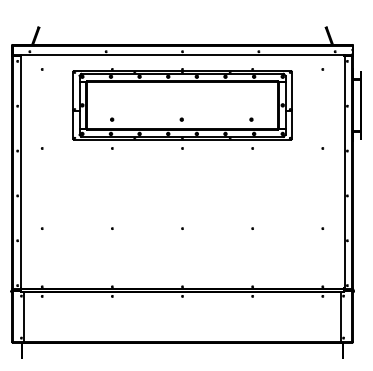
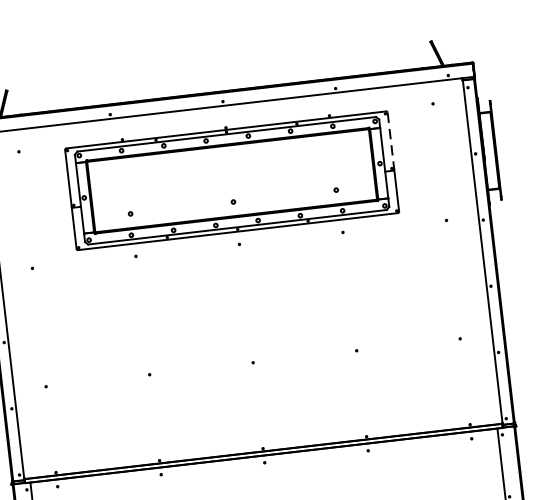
line: (291, 91) -> (390, 141), solid -> dashed

